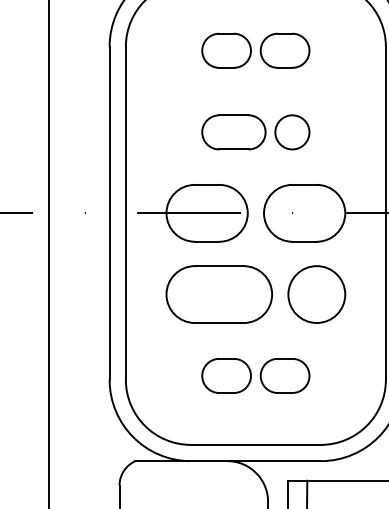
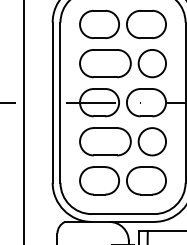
part: (254, 50) -> (122, 24), size x1.67
part: (254, 131) -> (122, 63), size x1.67
part: (254, 375) -> (122, 180), size x1.67

